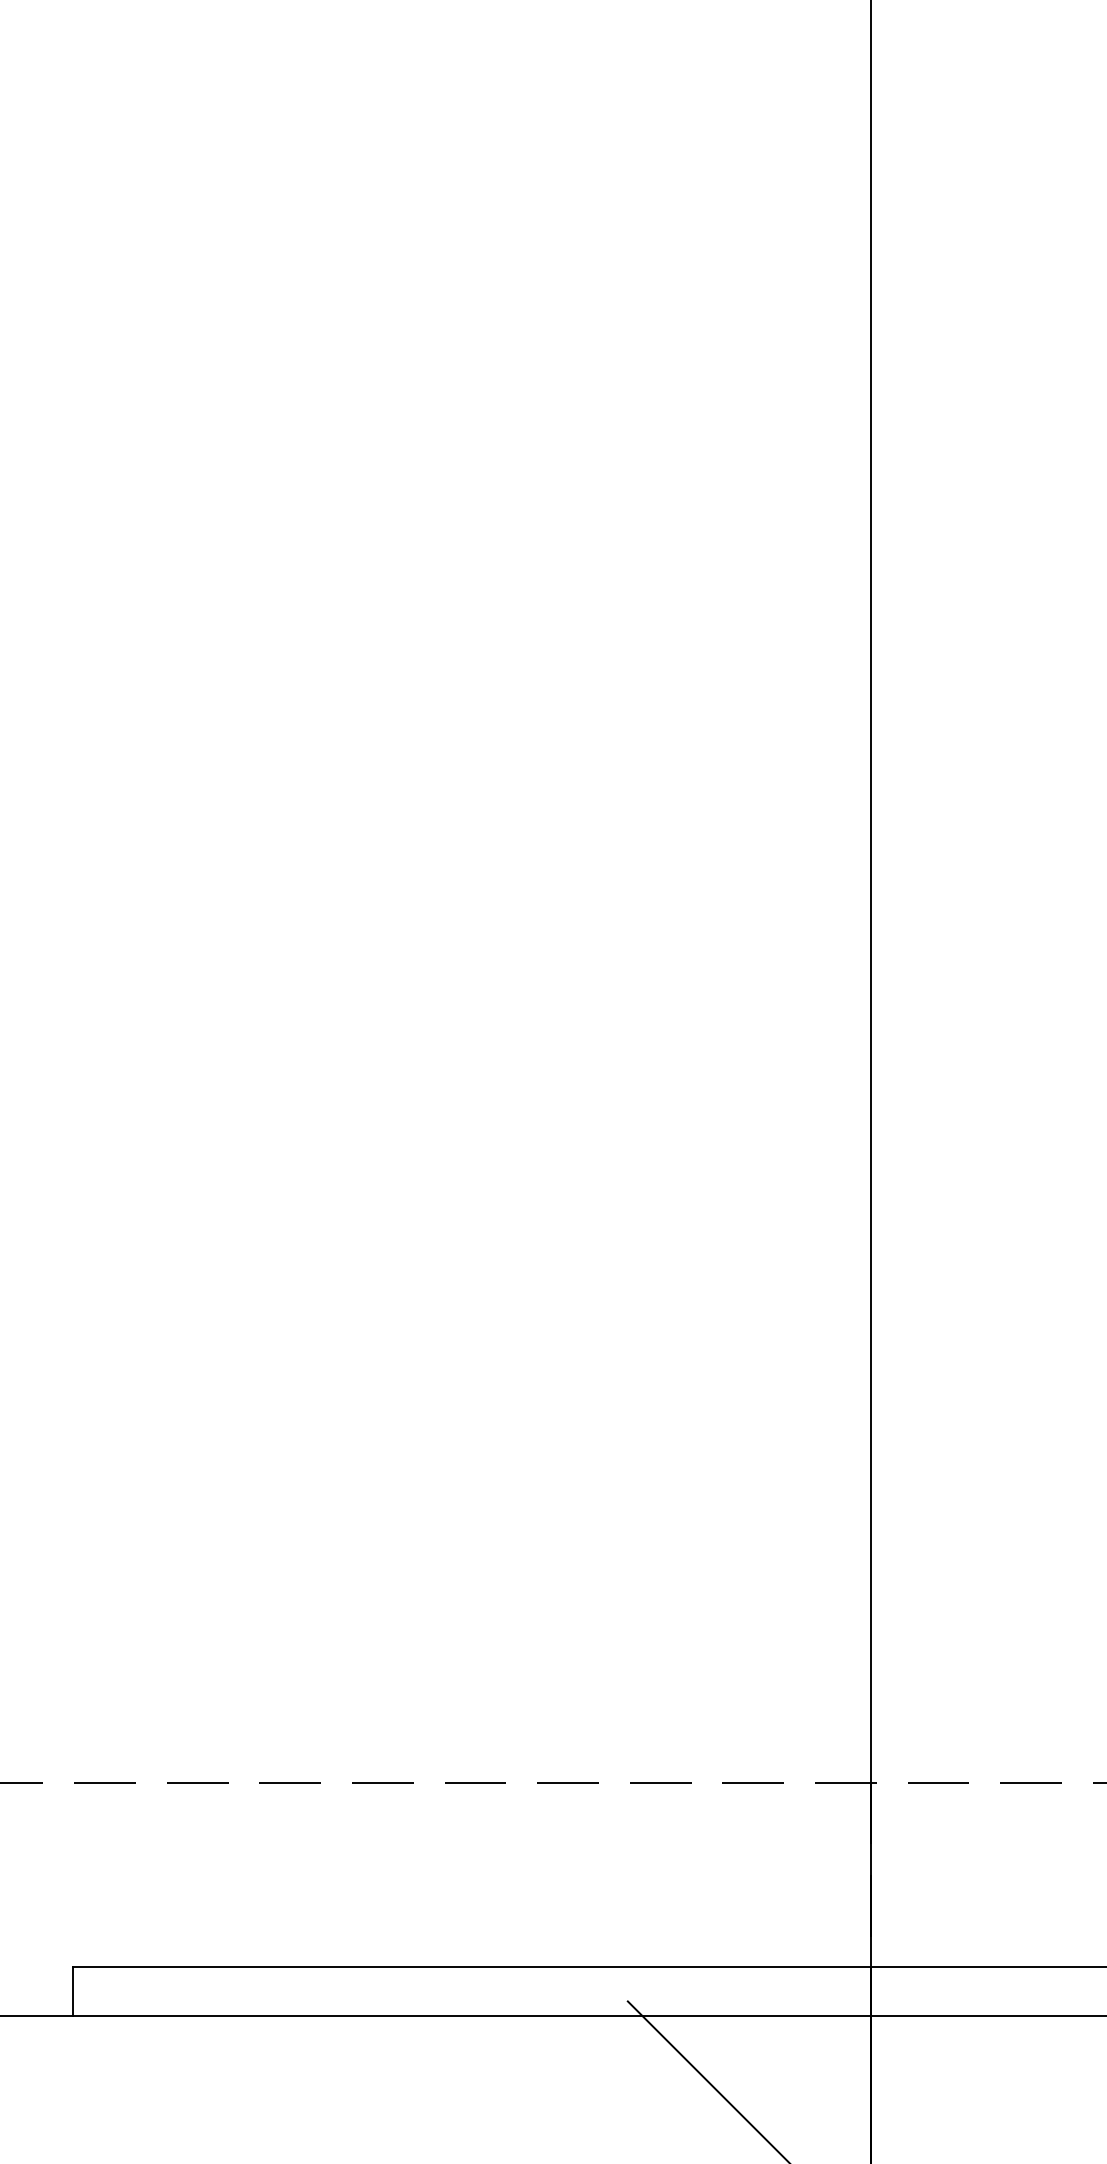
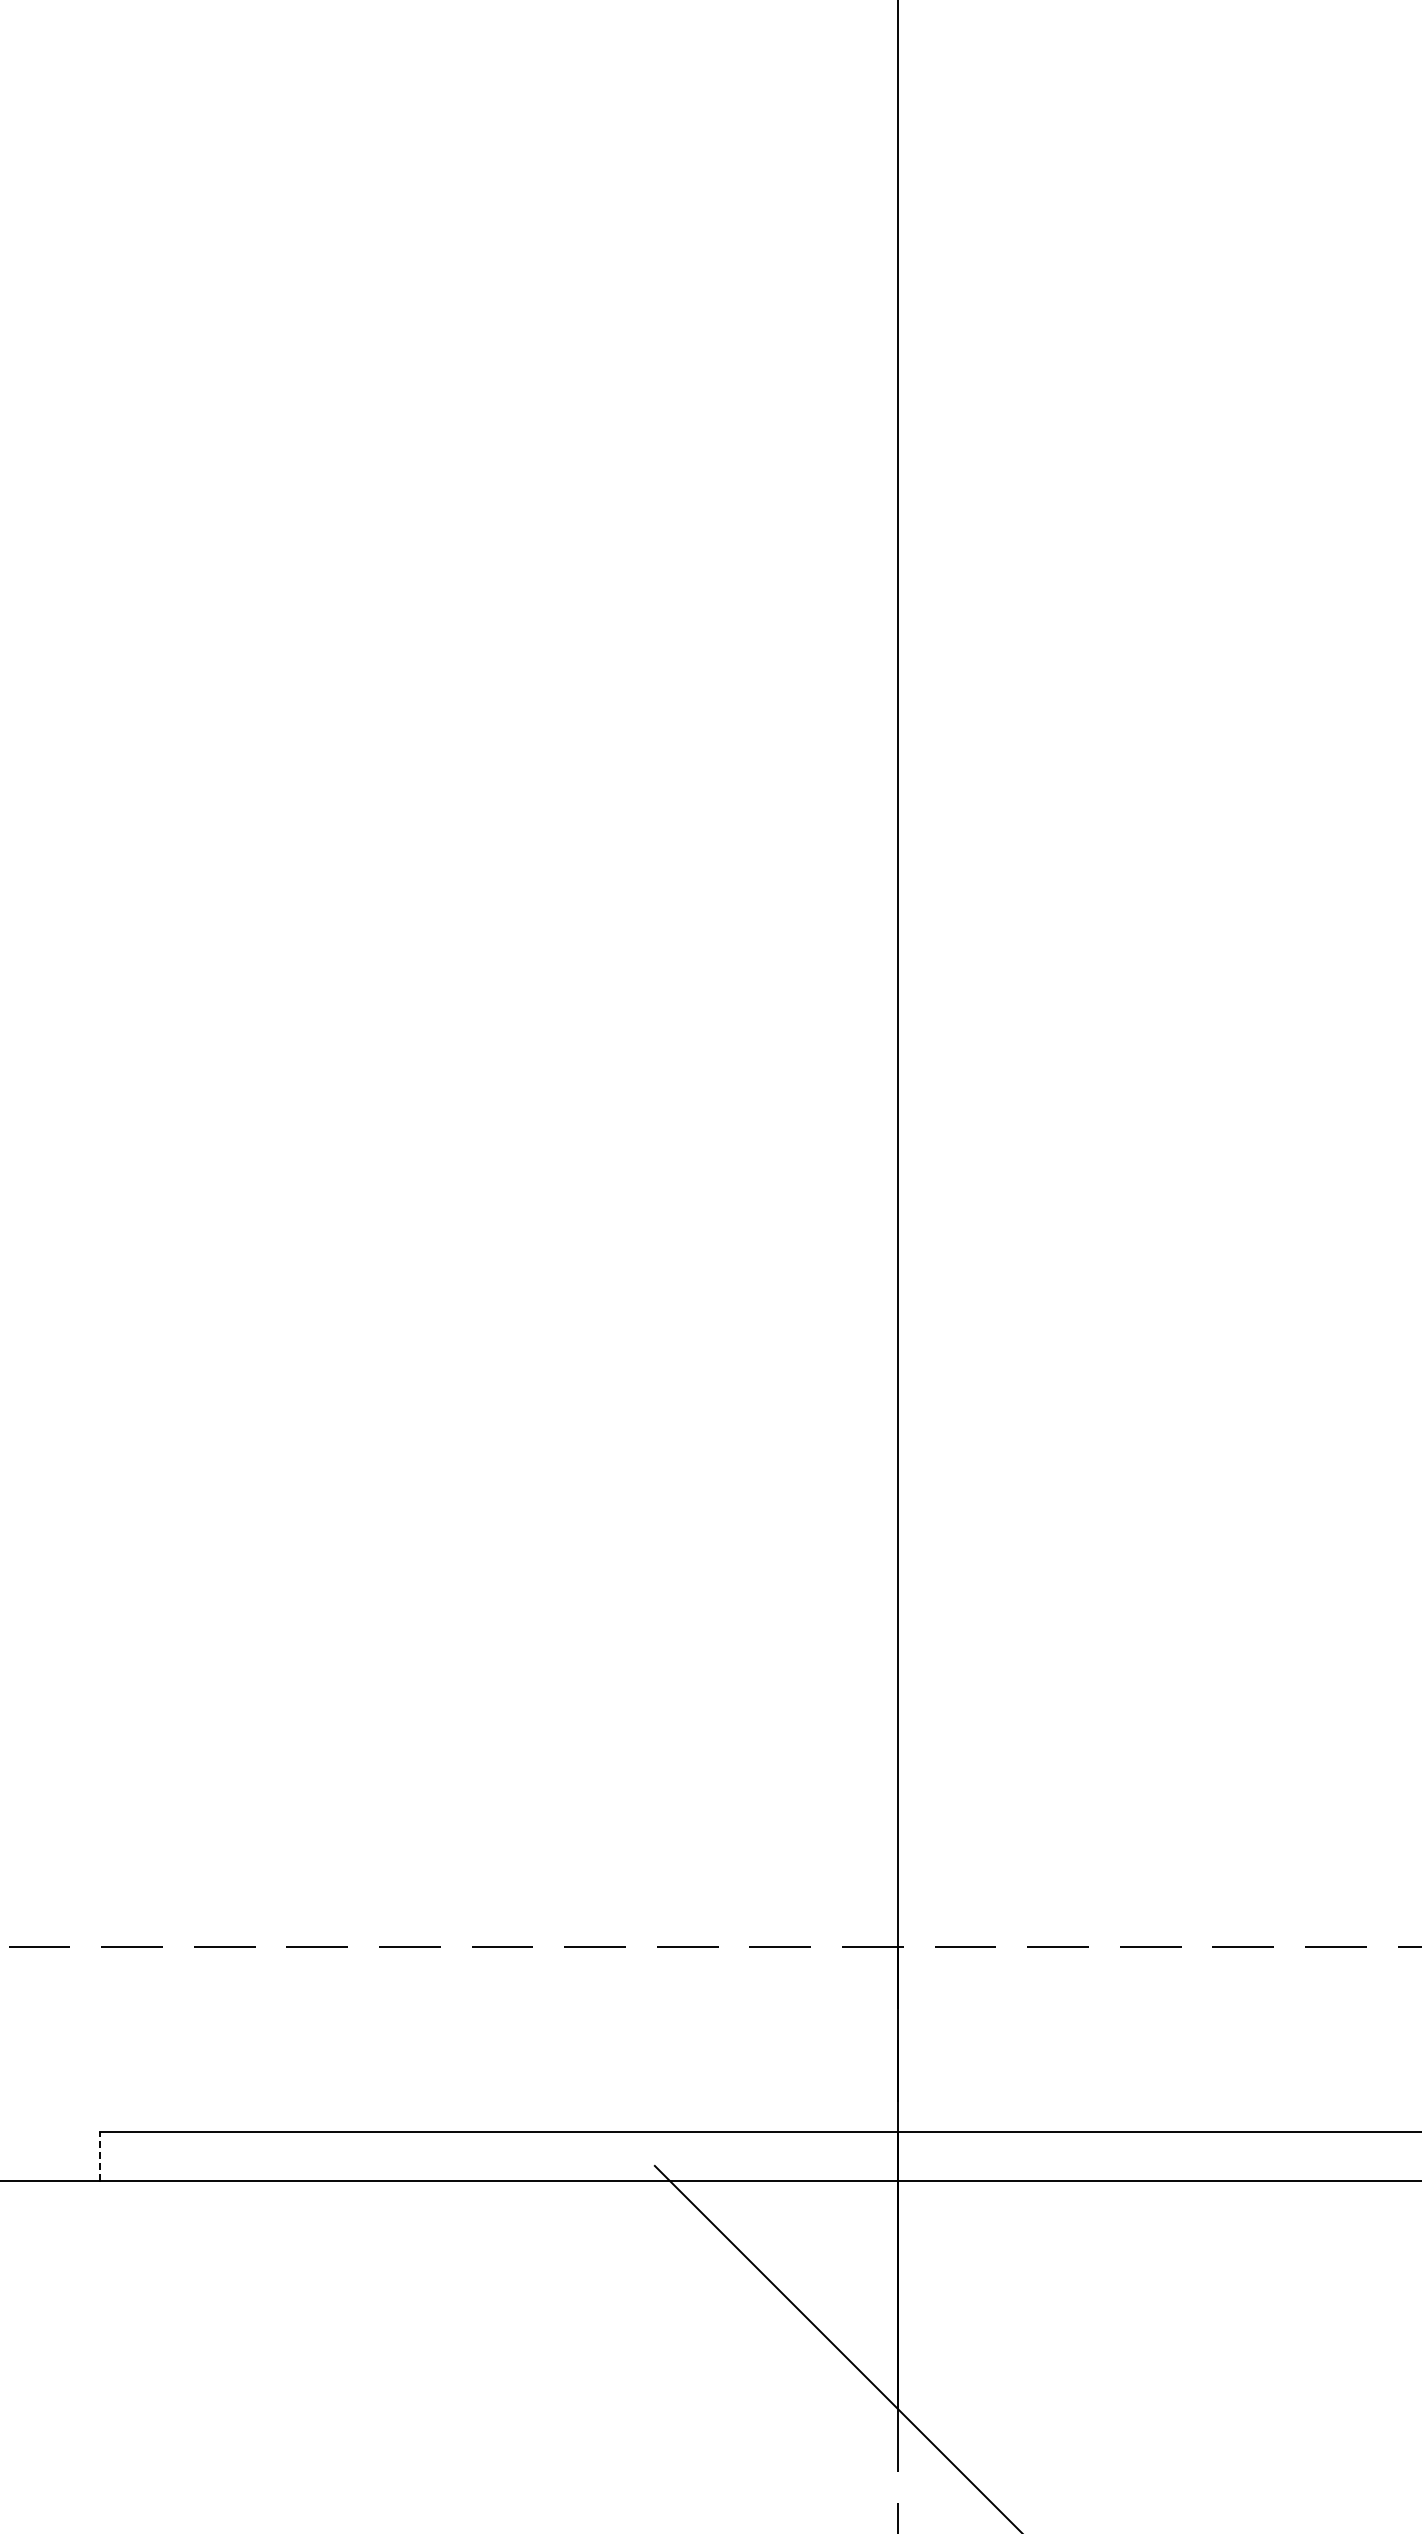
line: (72, 1990) -> (99, 2155), solid -> dashed

